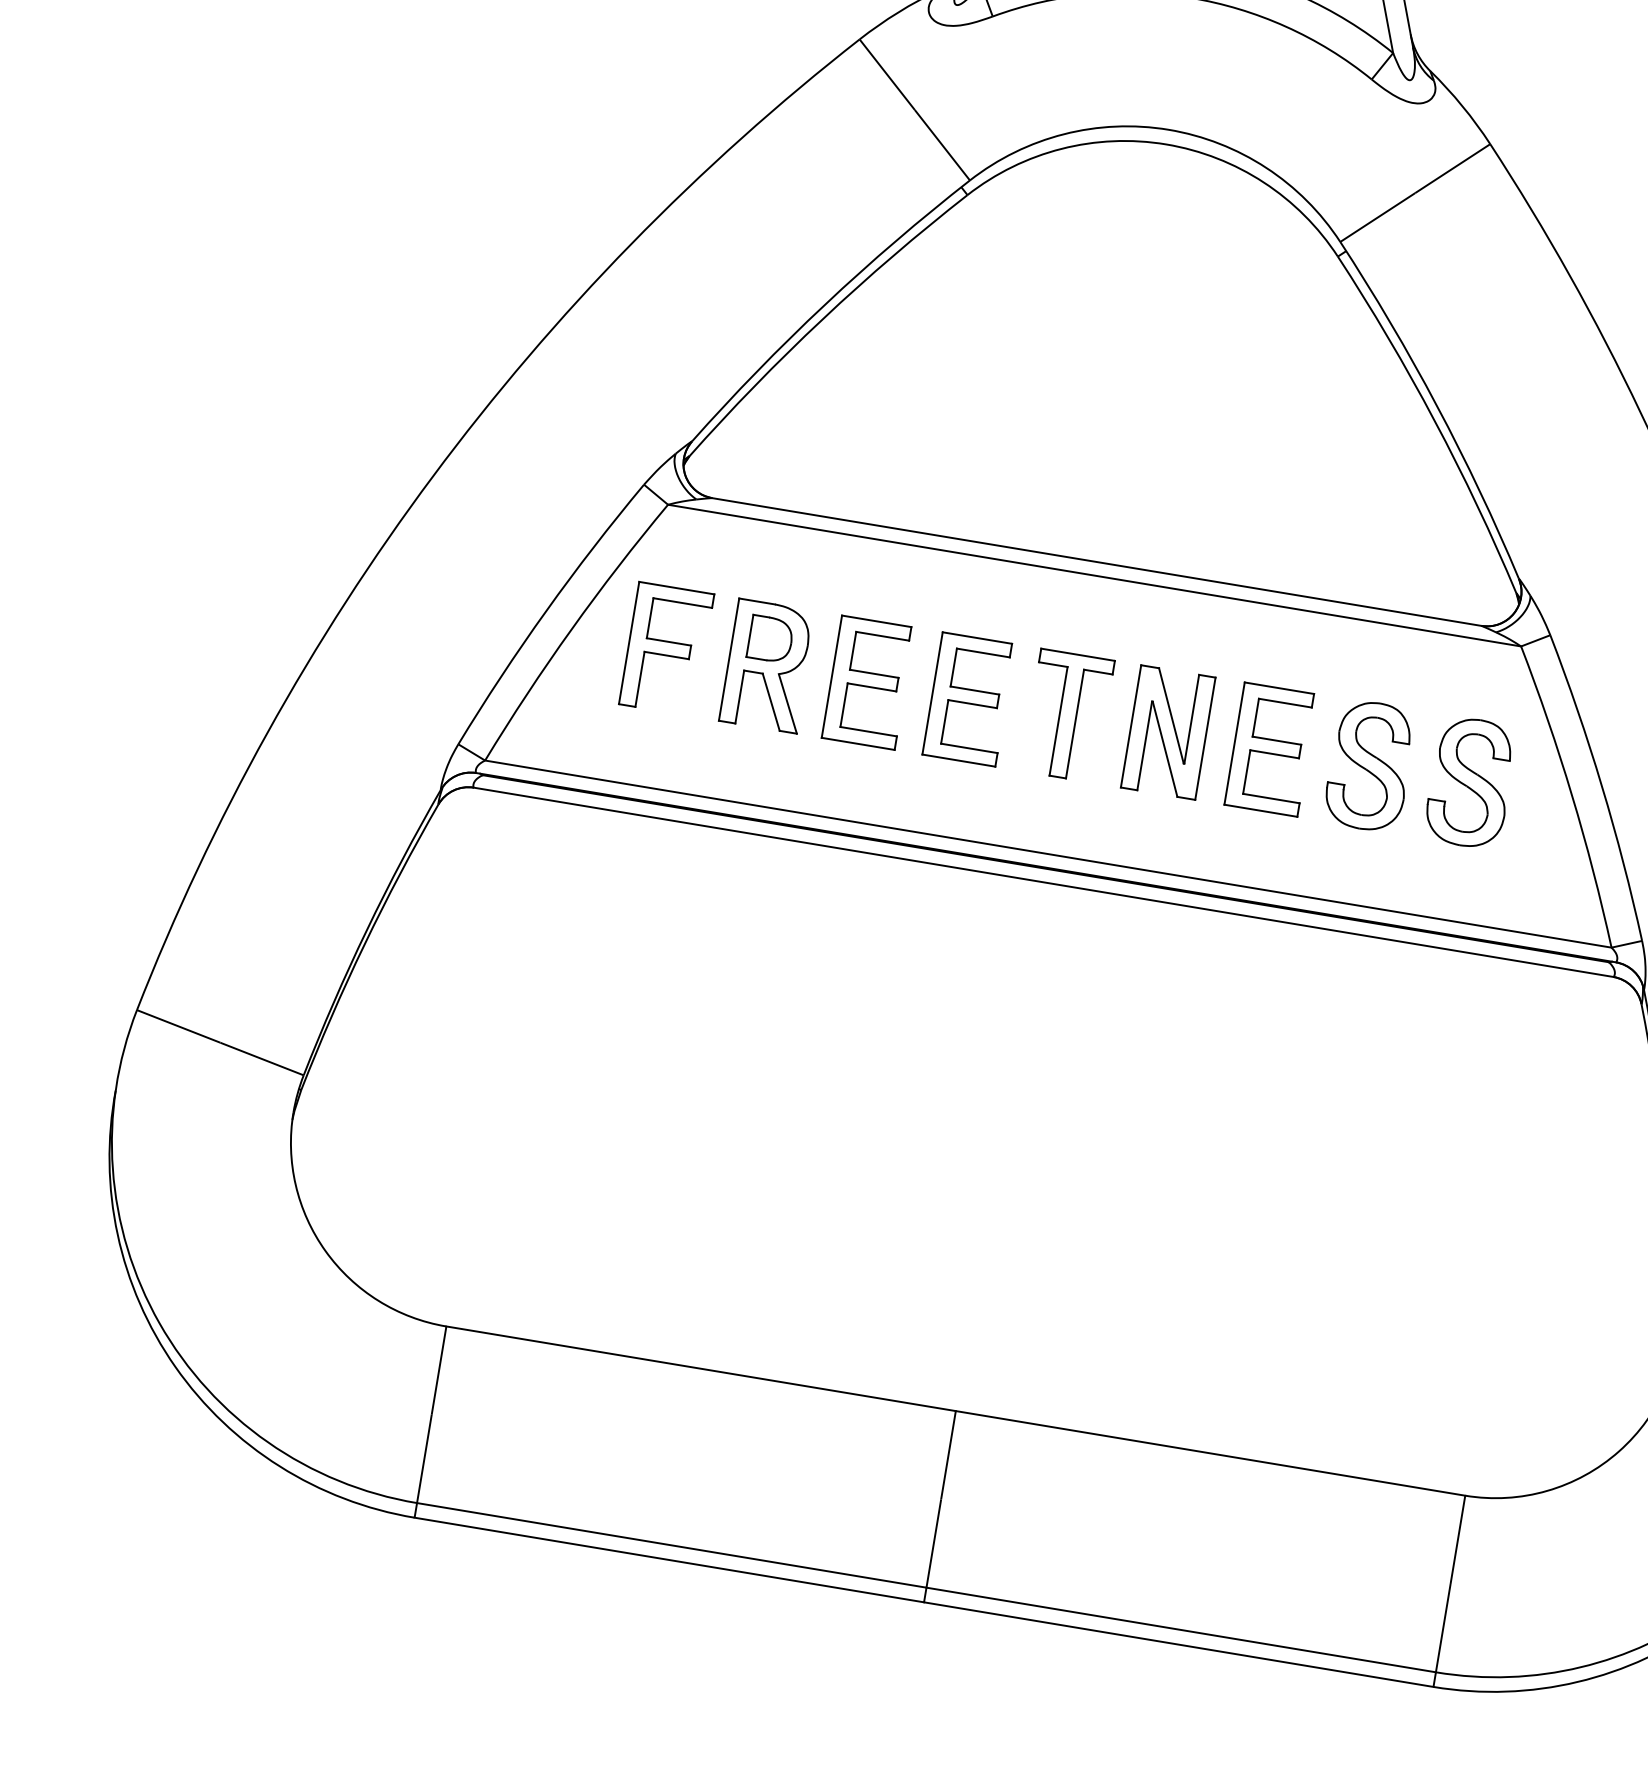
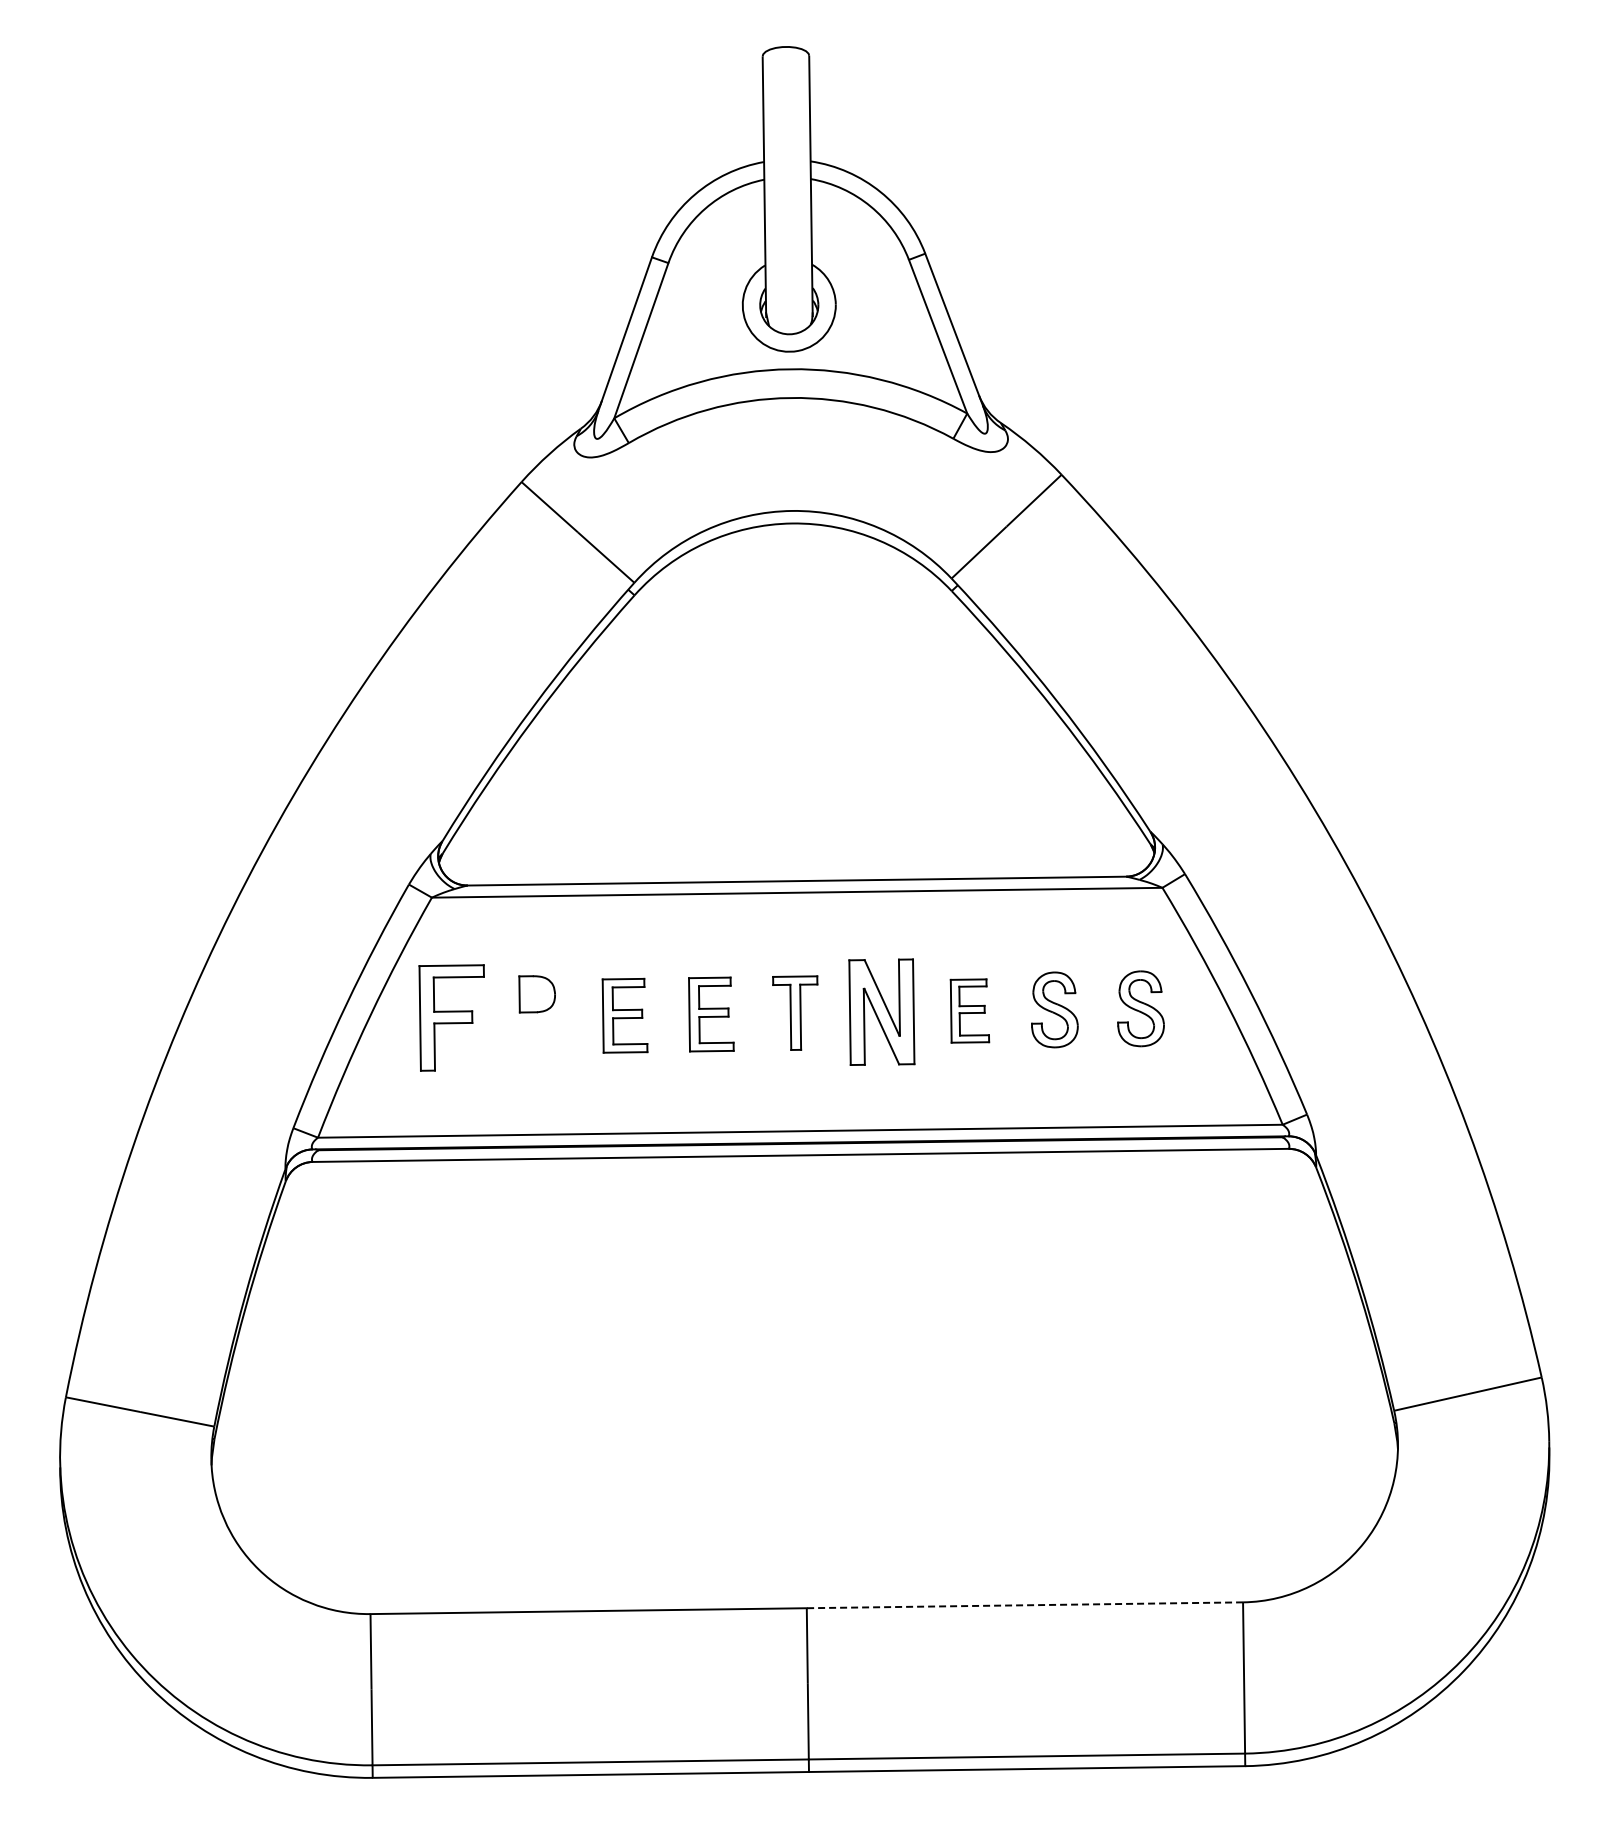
part: (768, 665) -> (539, 1016), removed
part: (867, 682) -> (624, 1015), size x0.7
part: (969, 699) -> (711, 1014), size x0.7
part: (1066, 714) -> (794, 1012), size x0.7
part: (1270, 748) -> (969, 1010), size x0.6
part: (1369, 765) -> (1054, 1009), size x0.7
part: (1470, 782) -> (1140, 1008), size x0.7
line: (1210, 1453) -> (1024, 1605), solid -> dashed

